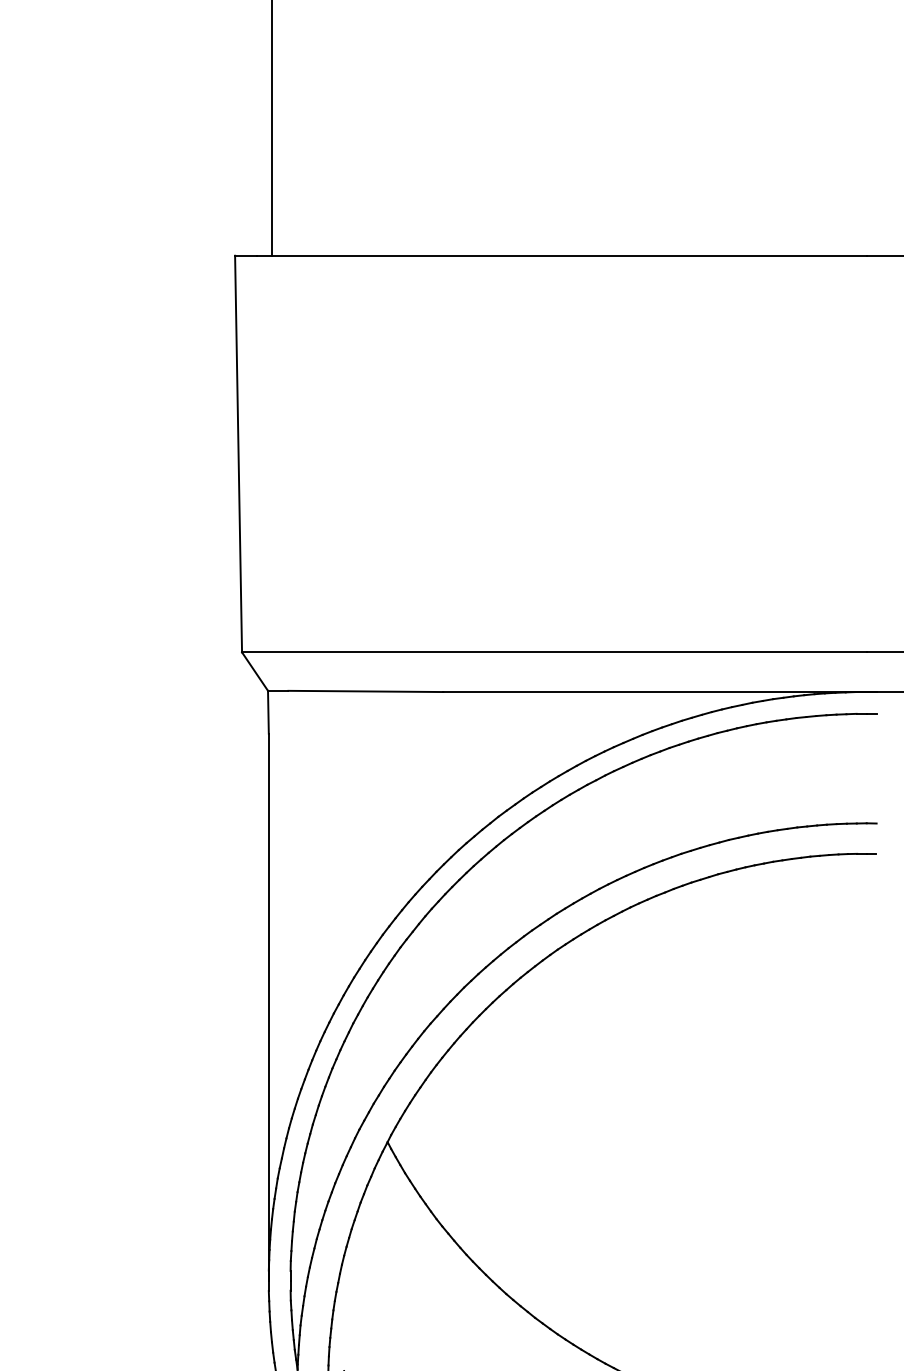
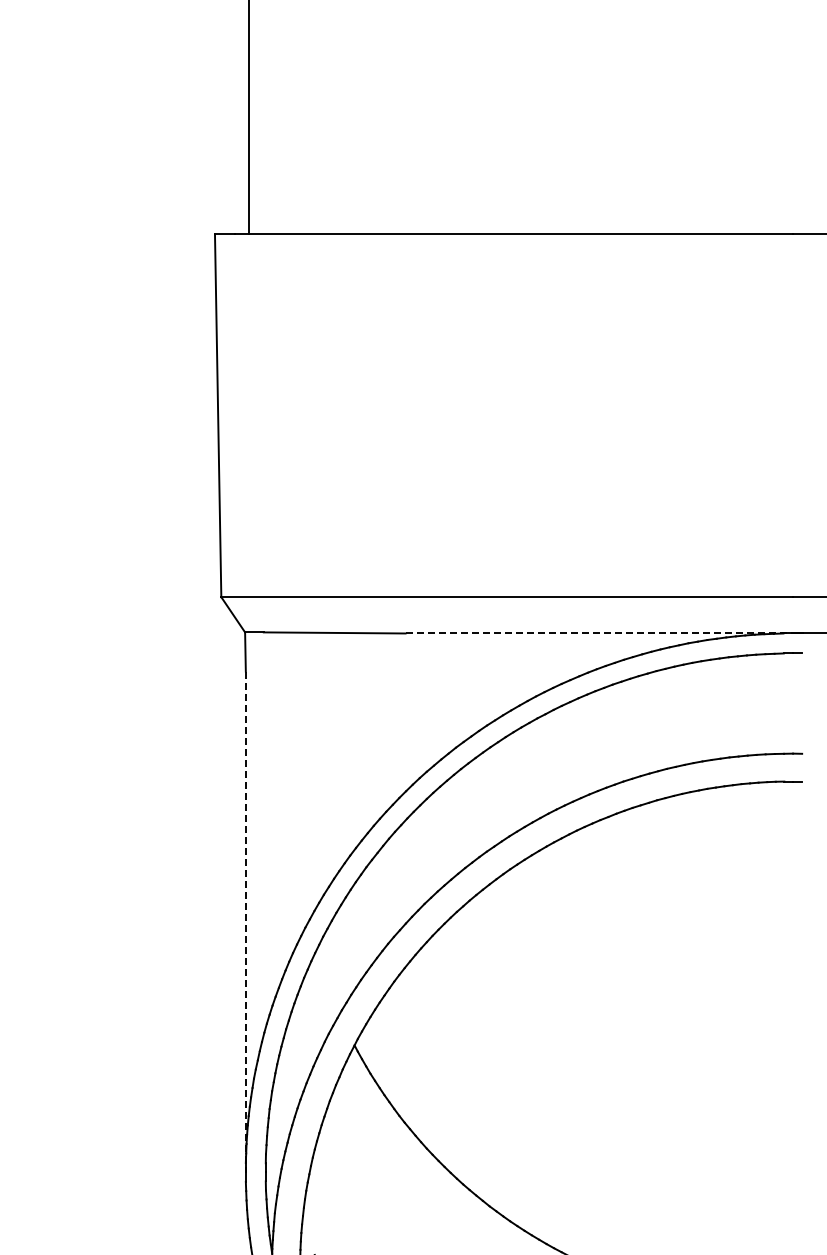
line: (655, 692) -> (599, 633), solid -> dashed
line: (268, 1007) -> (245, 922), solid -> dashed

